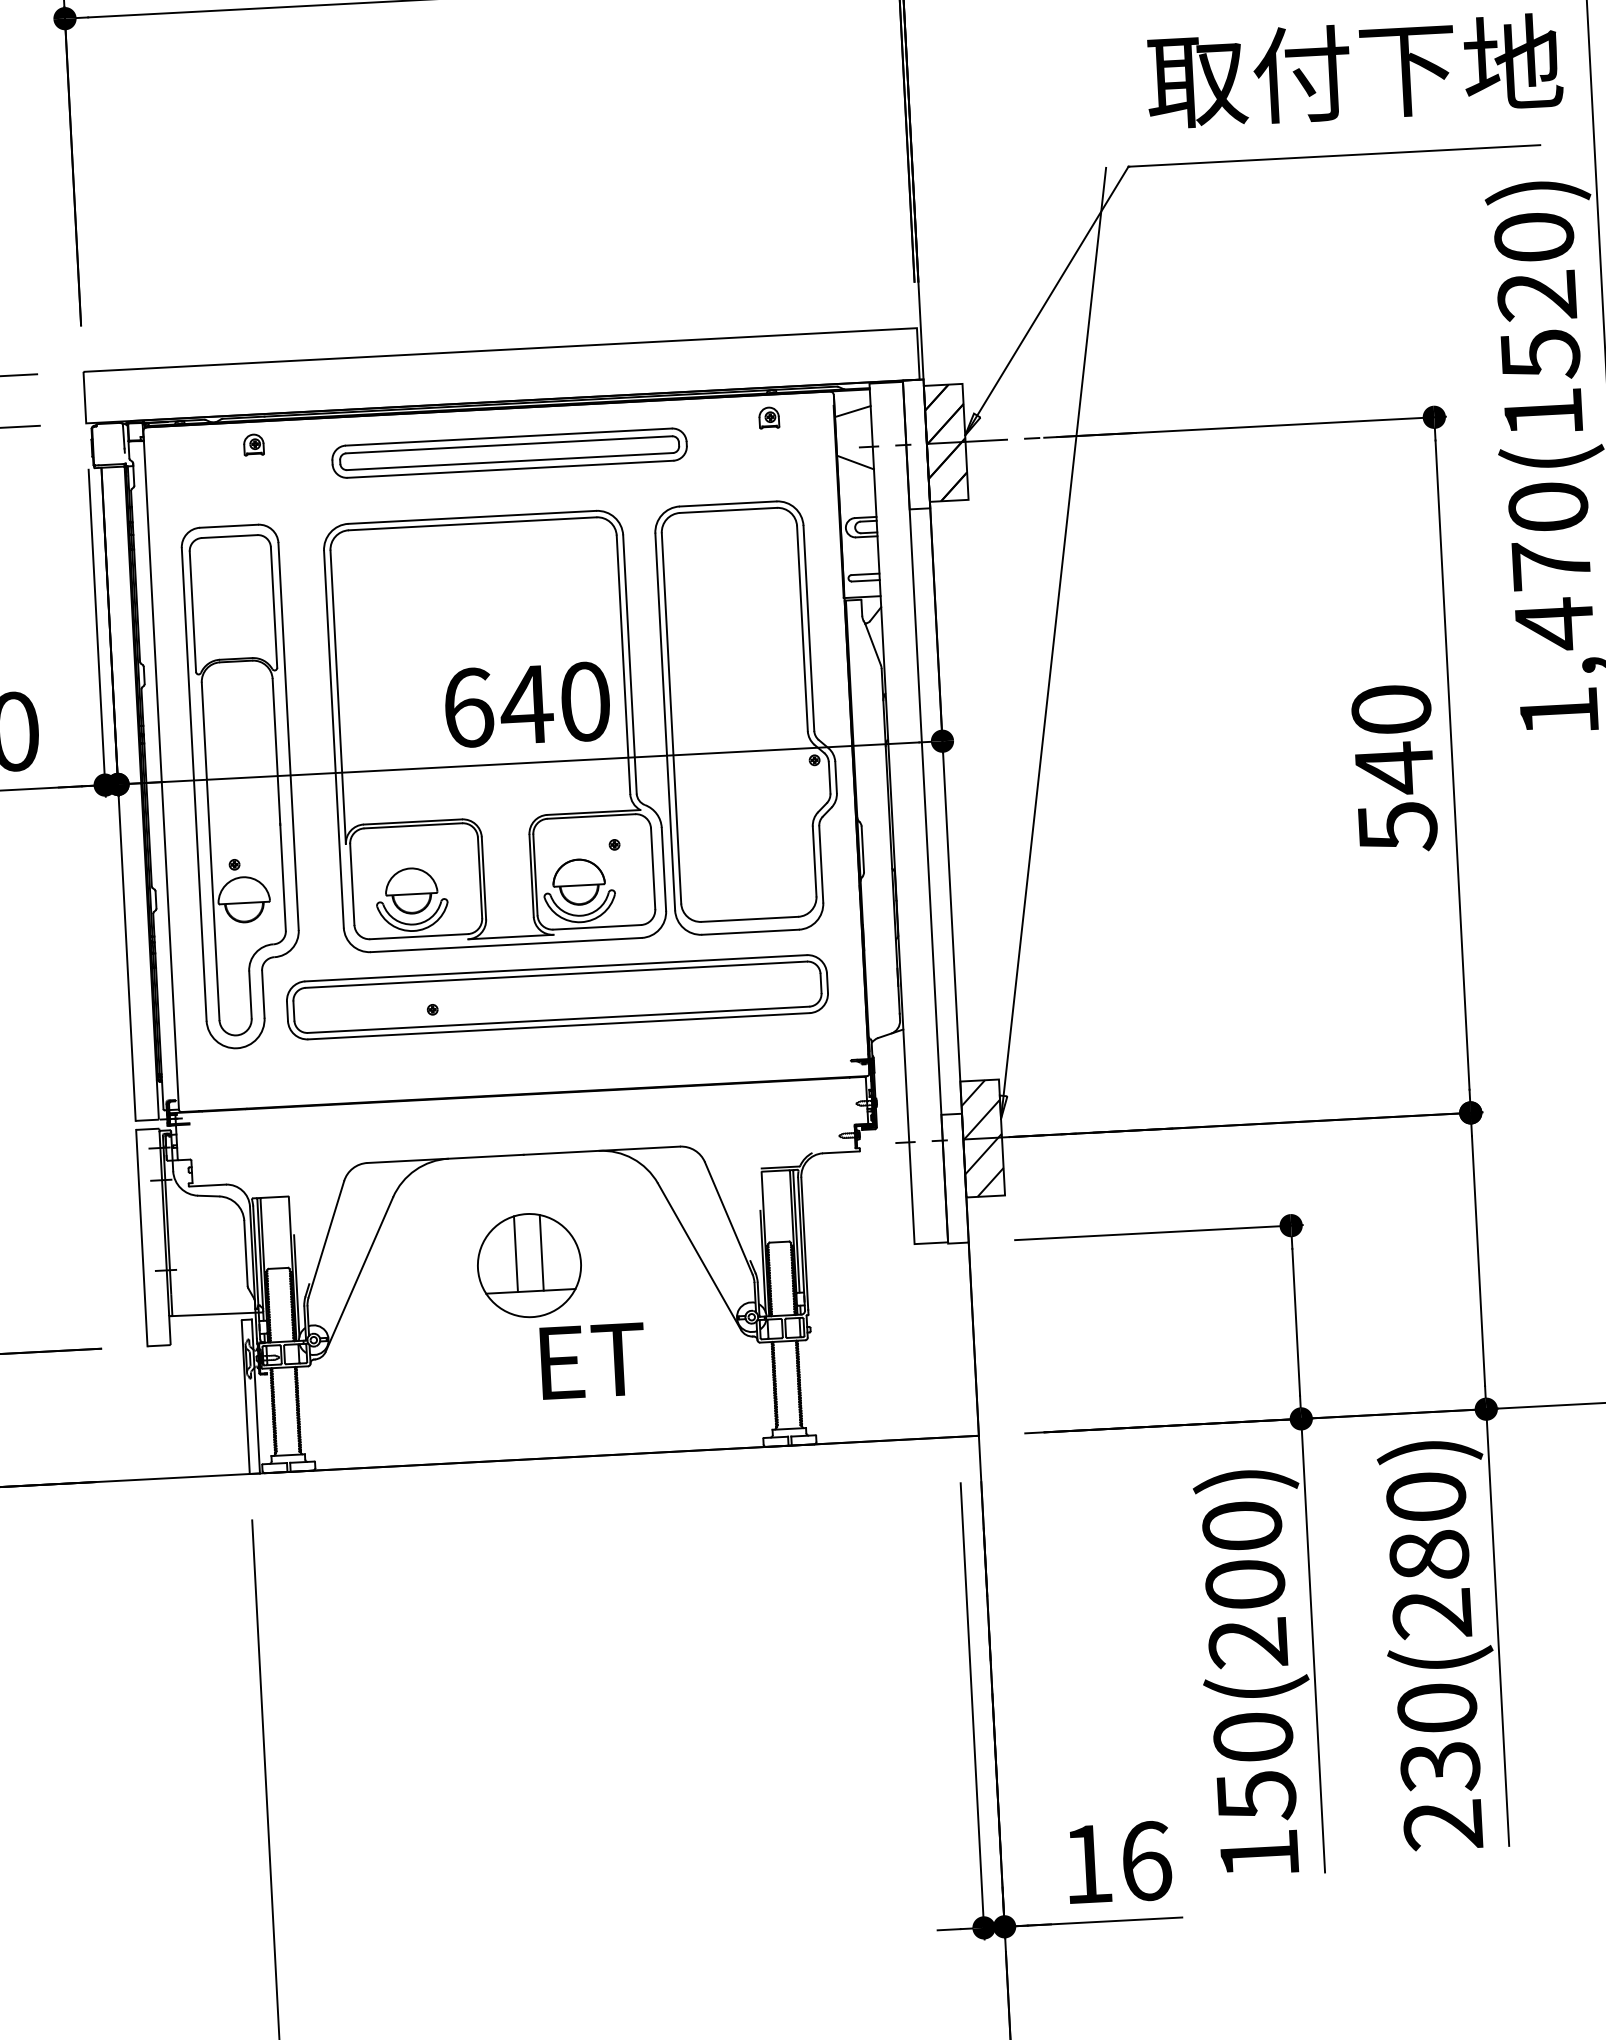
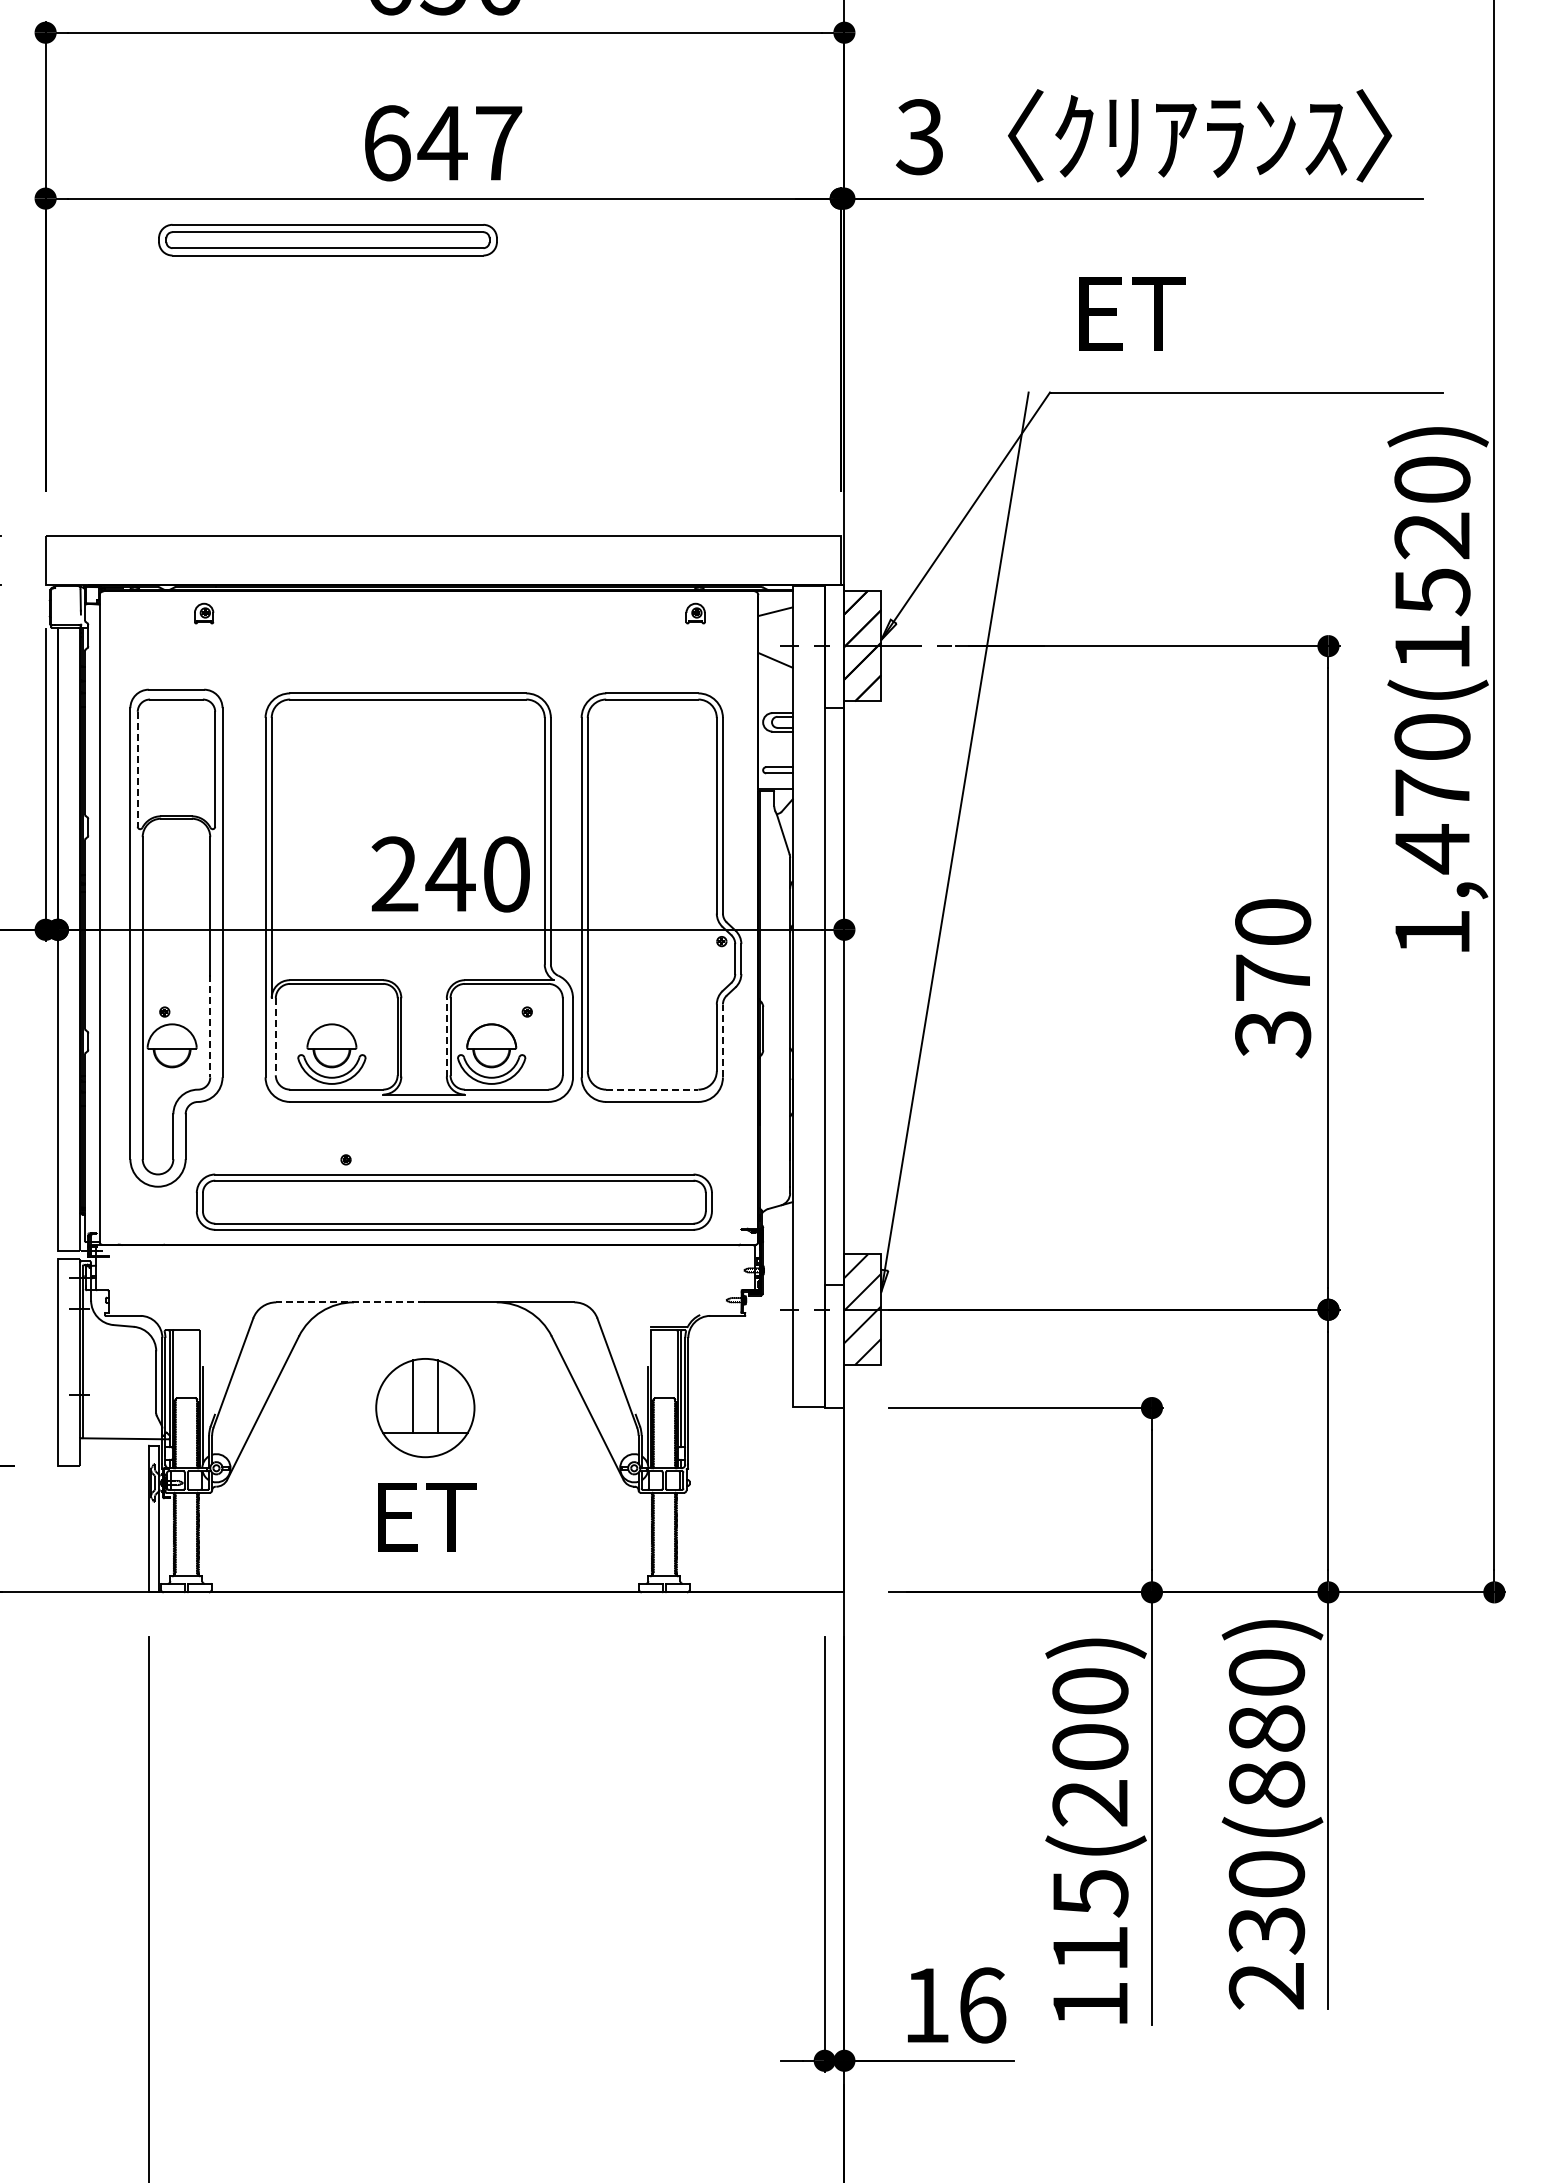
text: (1354, 70) -> (1269, 312), 取付下地 -> ET
part: (509, 453) -> (327, 240), moved
line: (192, 612) -> (137, 769), solid -> dashed
text: (467, 707) -> (394, 874), 640 -> 240
text: (1395, 797) -> (1272, 1005), 540 -> 370
line: (820, 863) -> (722, 1040), solid -> dashed
line: (531, 874) -> (446, 1036), solid -> dashed
line: (283, 877) -> (210, 1026), solid -> dashed
line: (351, 884) -> (275, 1036), solid -> dashed
line: (750, 919) -> (652, 1089), solid -> dashed
part: (557, 996) -> (454, 1201), moved
line: (445, 1159) -> (350, 1302), solid -> dashed
text: (593, 1361) -> (427, 1517), moved
text: (1431, 1613) -> (1266, 1784), 230(280) -> 230(880)
text: (1254, 1767) -> (1090, 1921), 150(200) -> 115(200)

